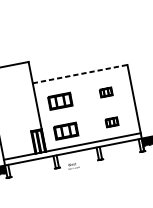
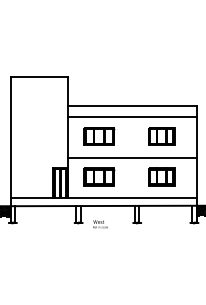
line: (80, 73) -> (132, 105), dashed -> solid
line: (81, 82) -> (131, 117), added
part: (106, 92) -> (161, 136), size x1.67
line: (87, 112) -> (131, 157), added
part: (111, 122) -> (161, 176), size x1.67

